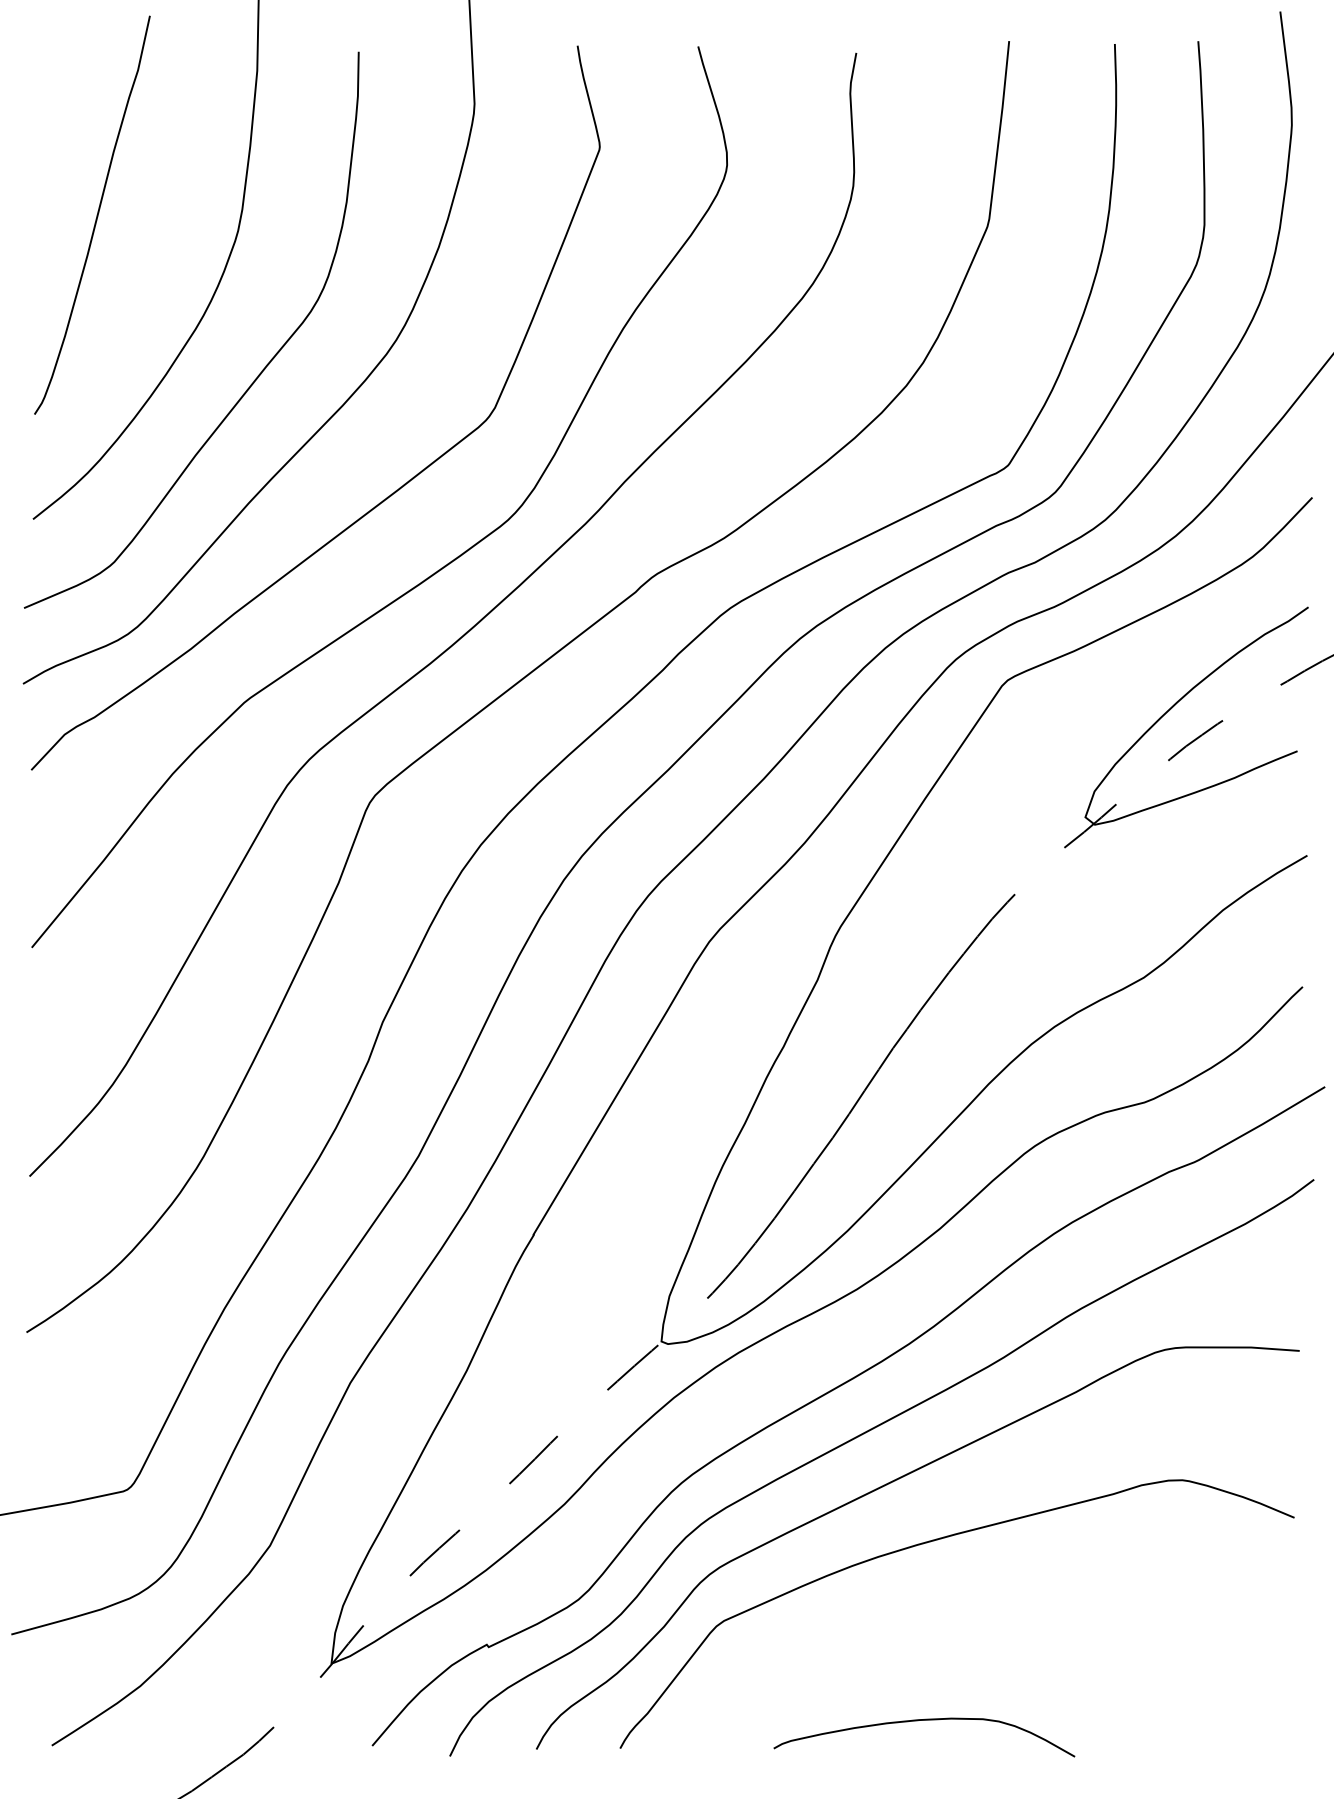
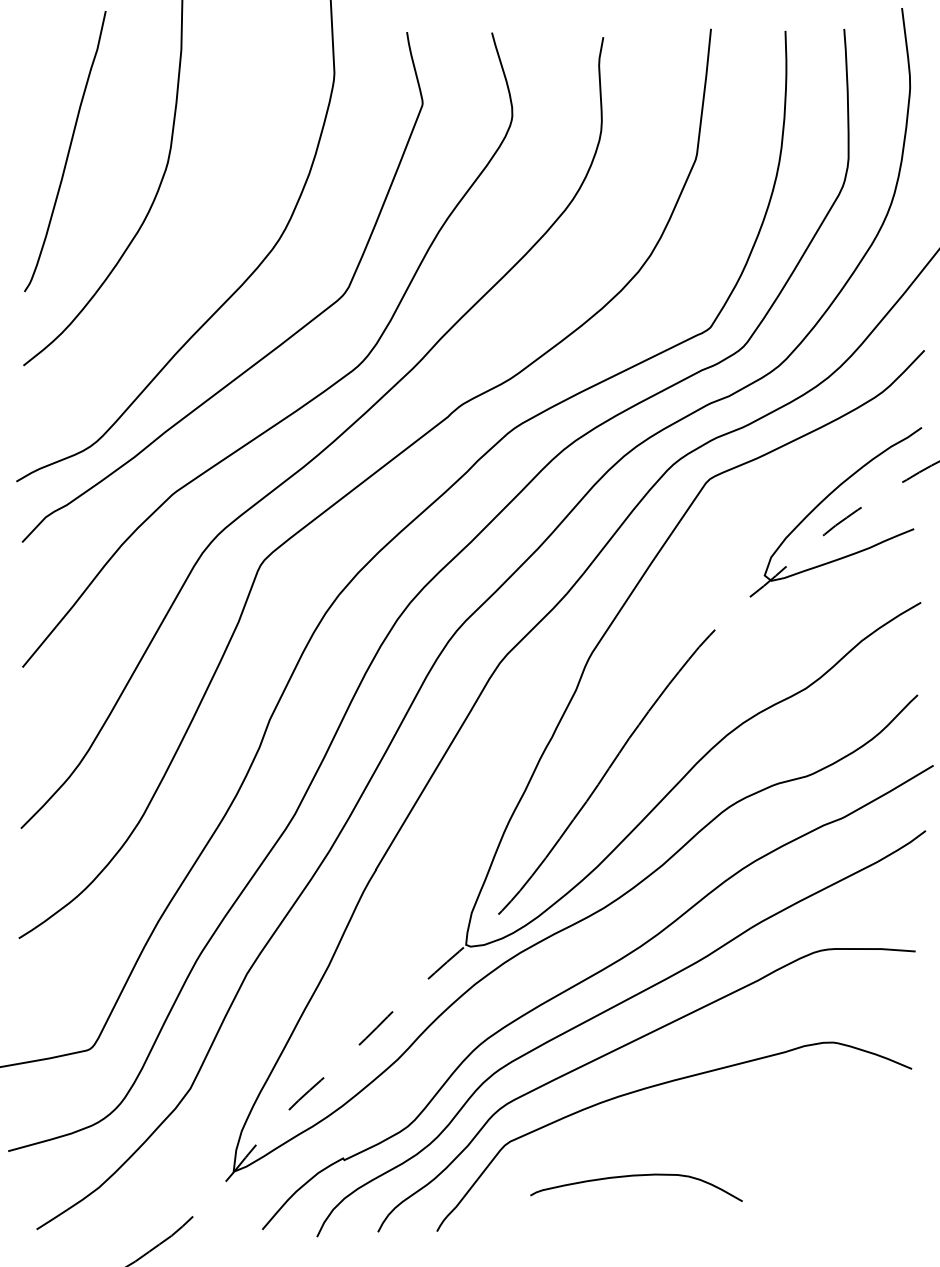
curve: (254, 379) -> (179, 267), removed
curve: (924, 1720) -> (636, 1175), moved

